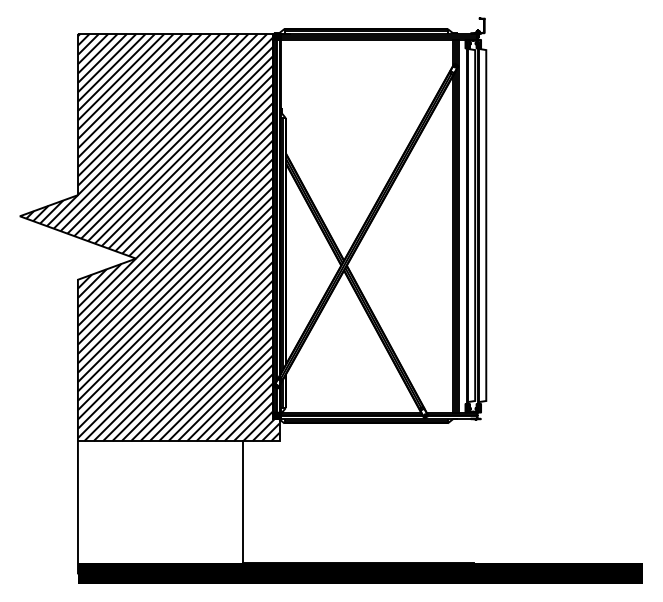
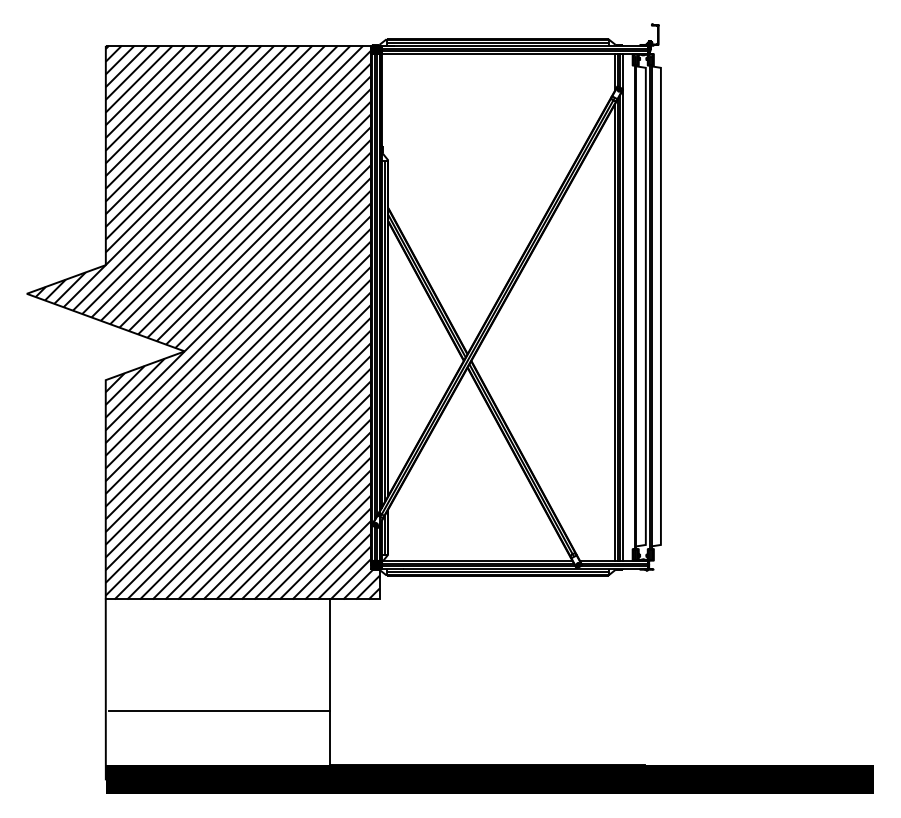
line: (161, 523) -> (219, 711), added

